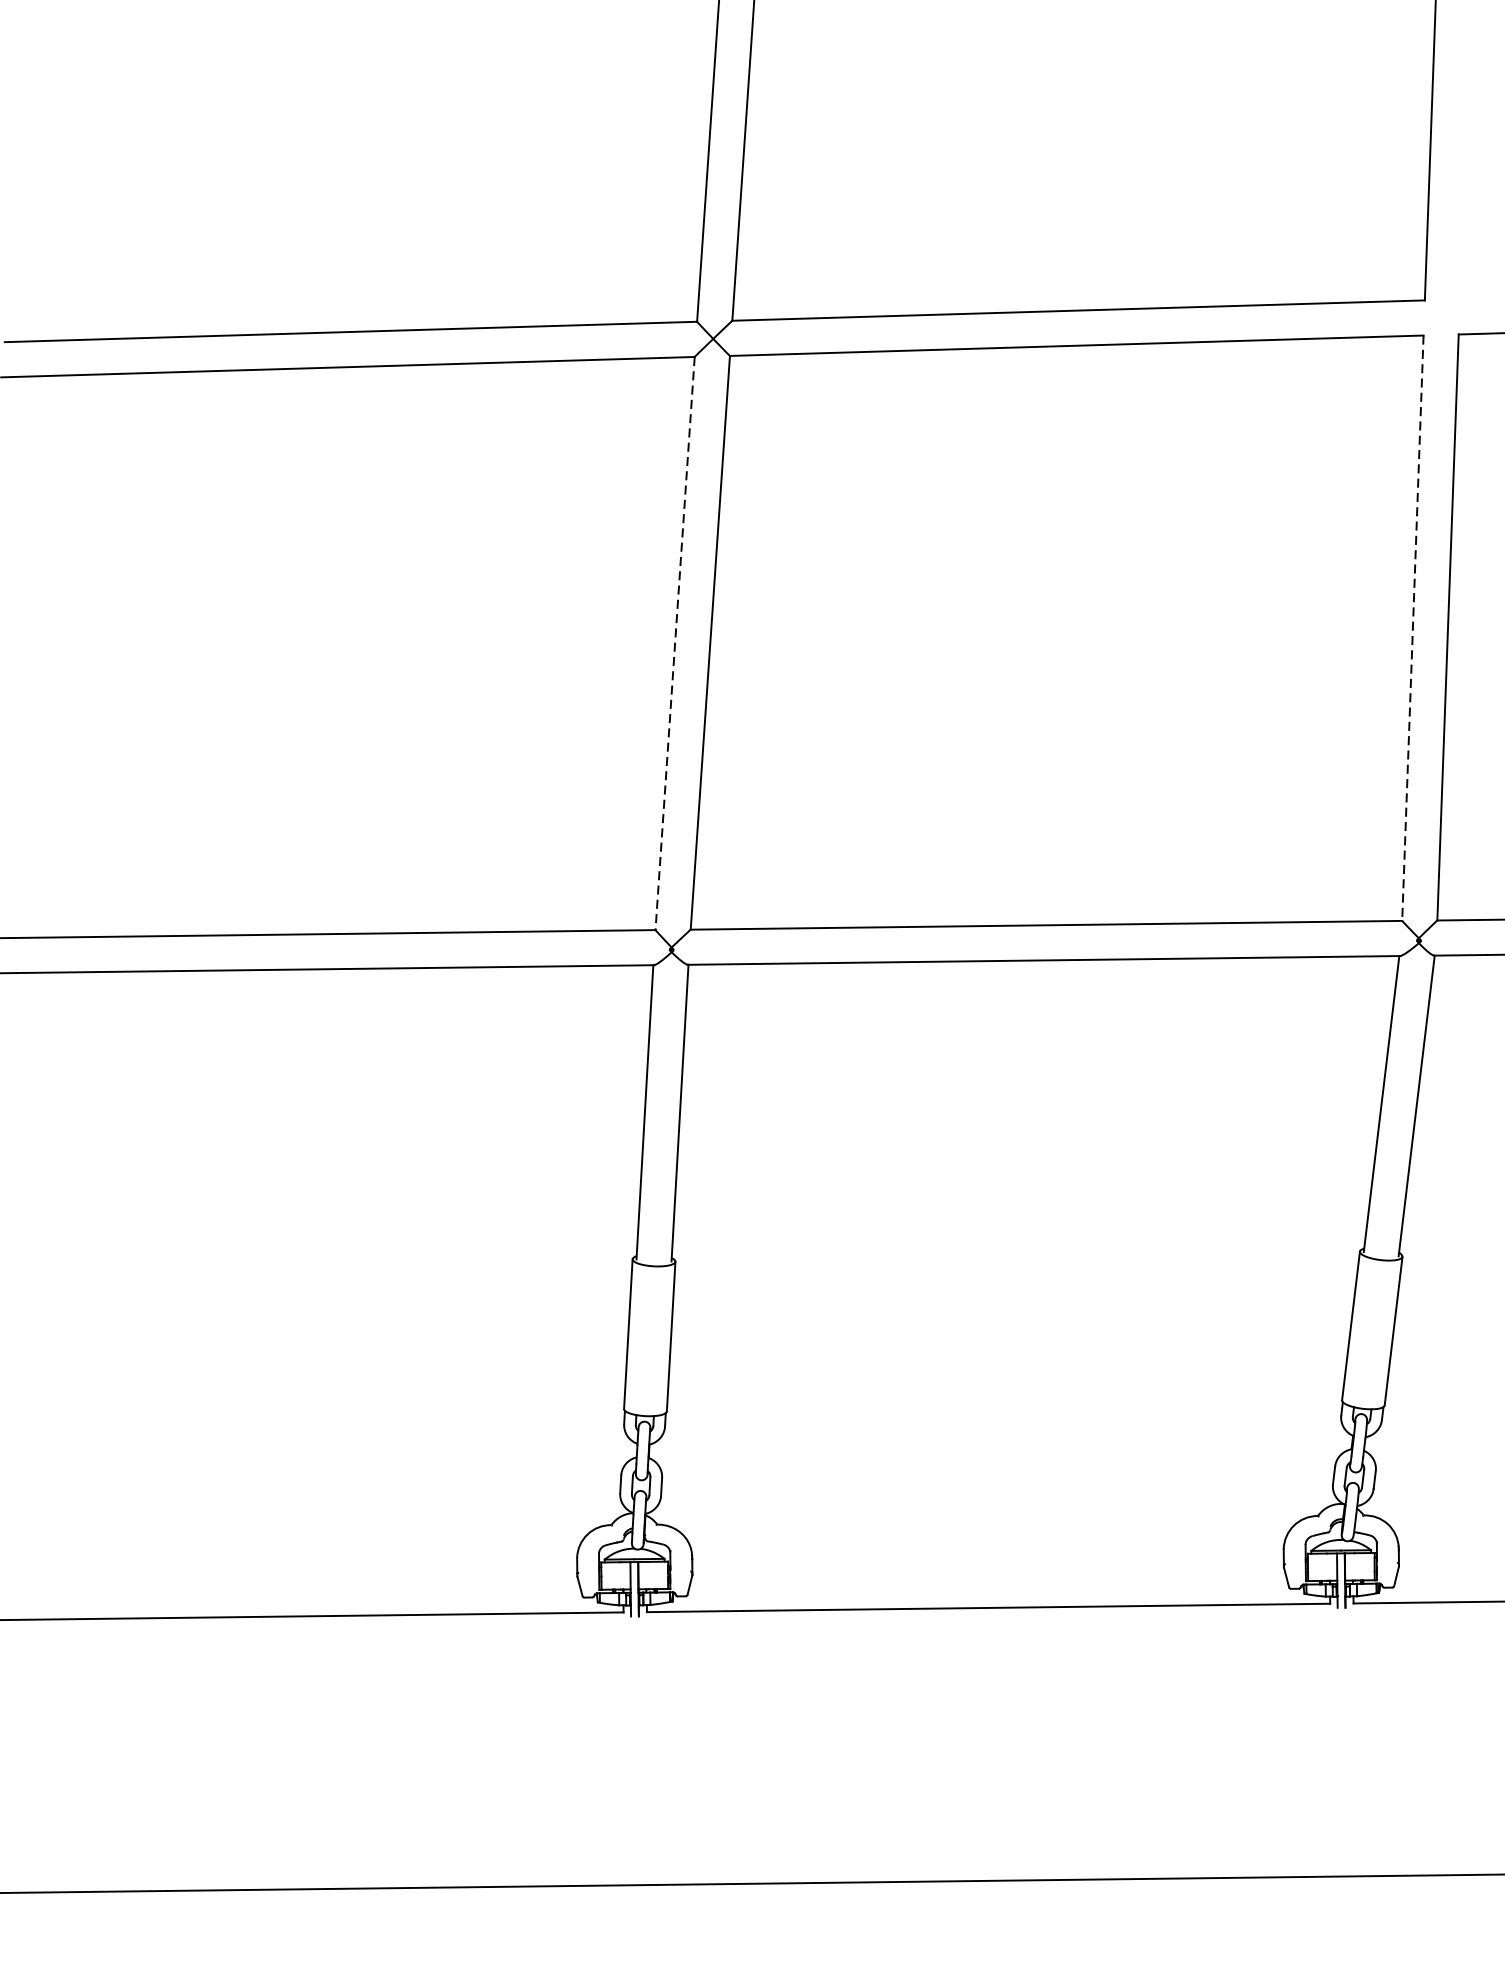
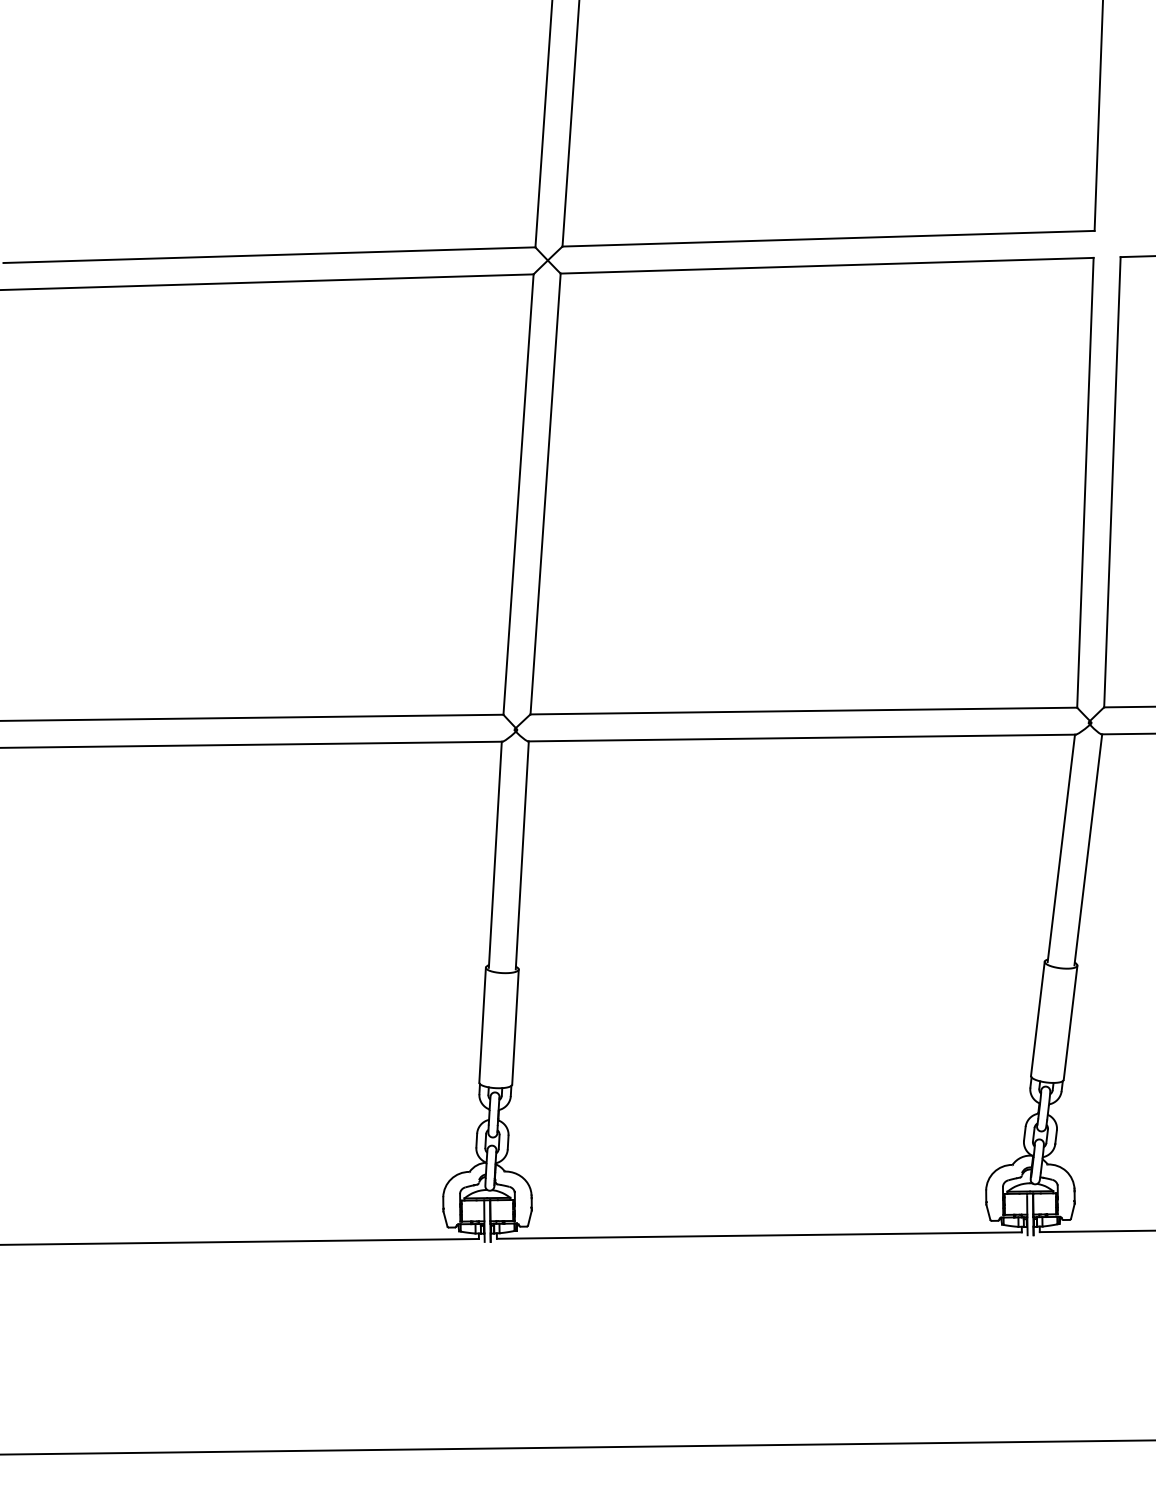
line: (1413, 629) -> (1085, 483), dashed -> solid
line: (675, 643) -> (518, 494), dashed -> solid

